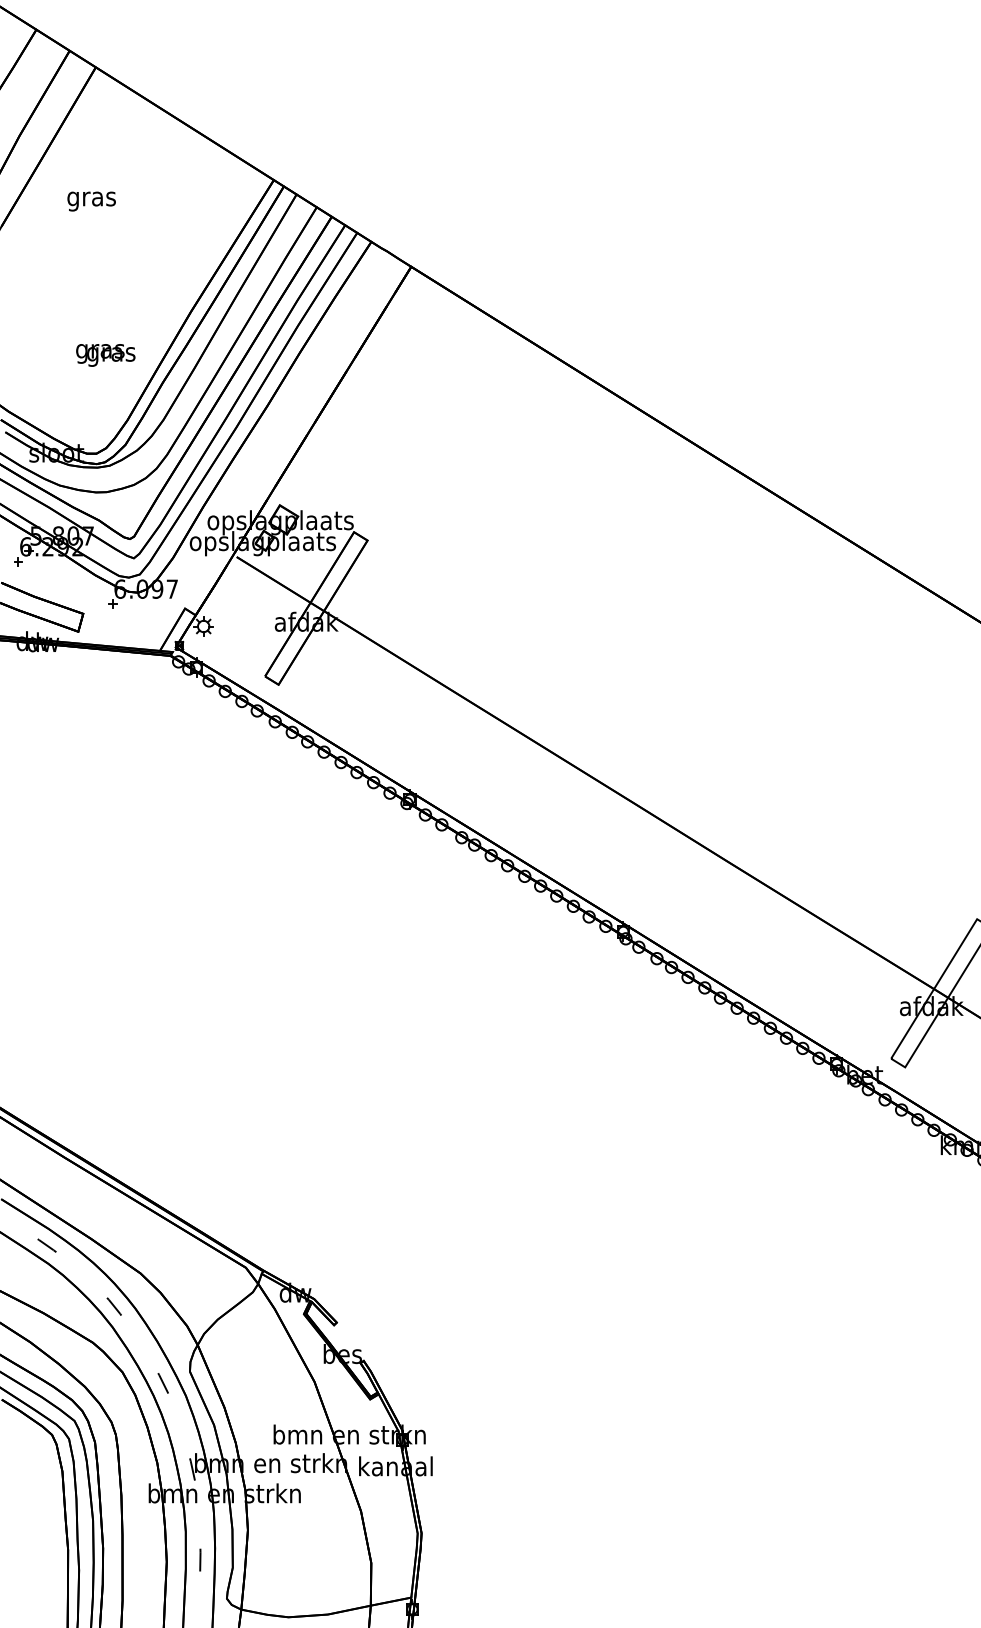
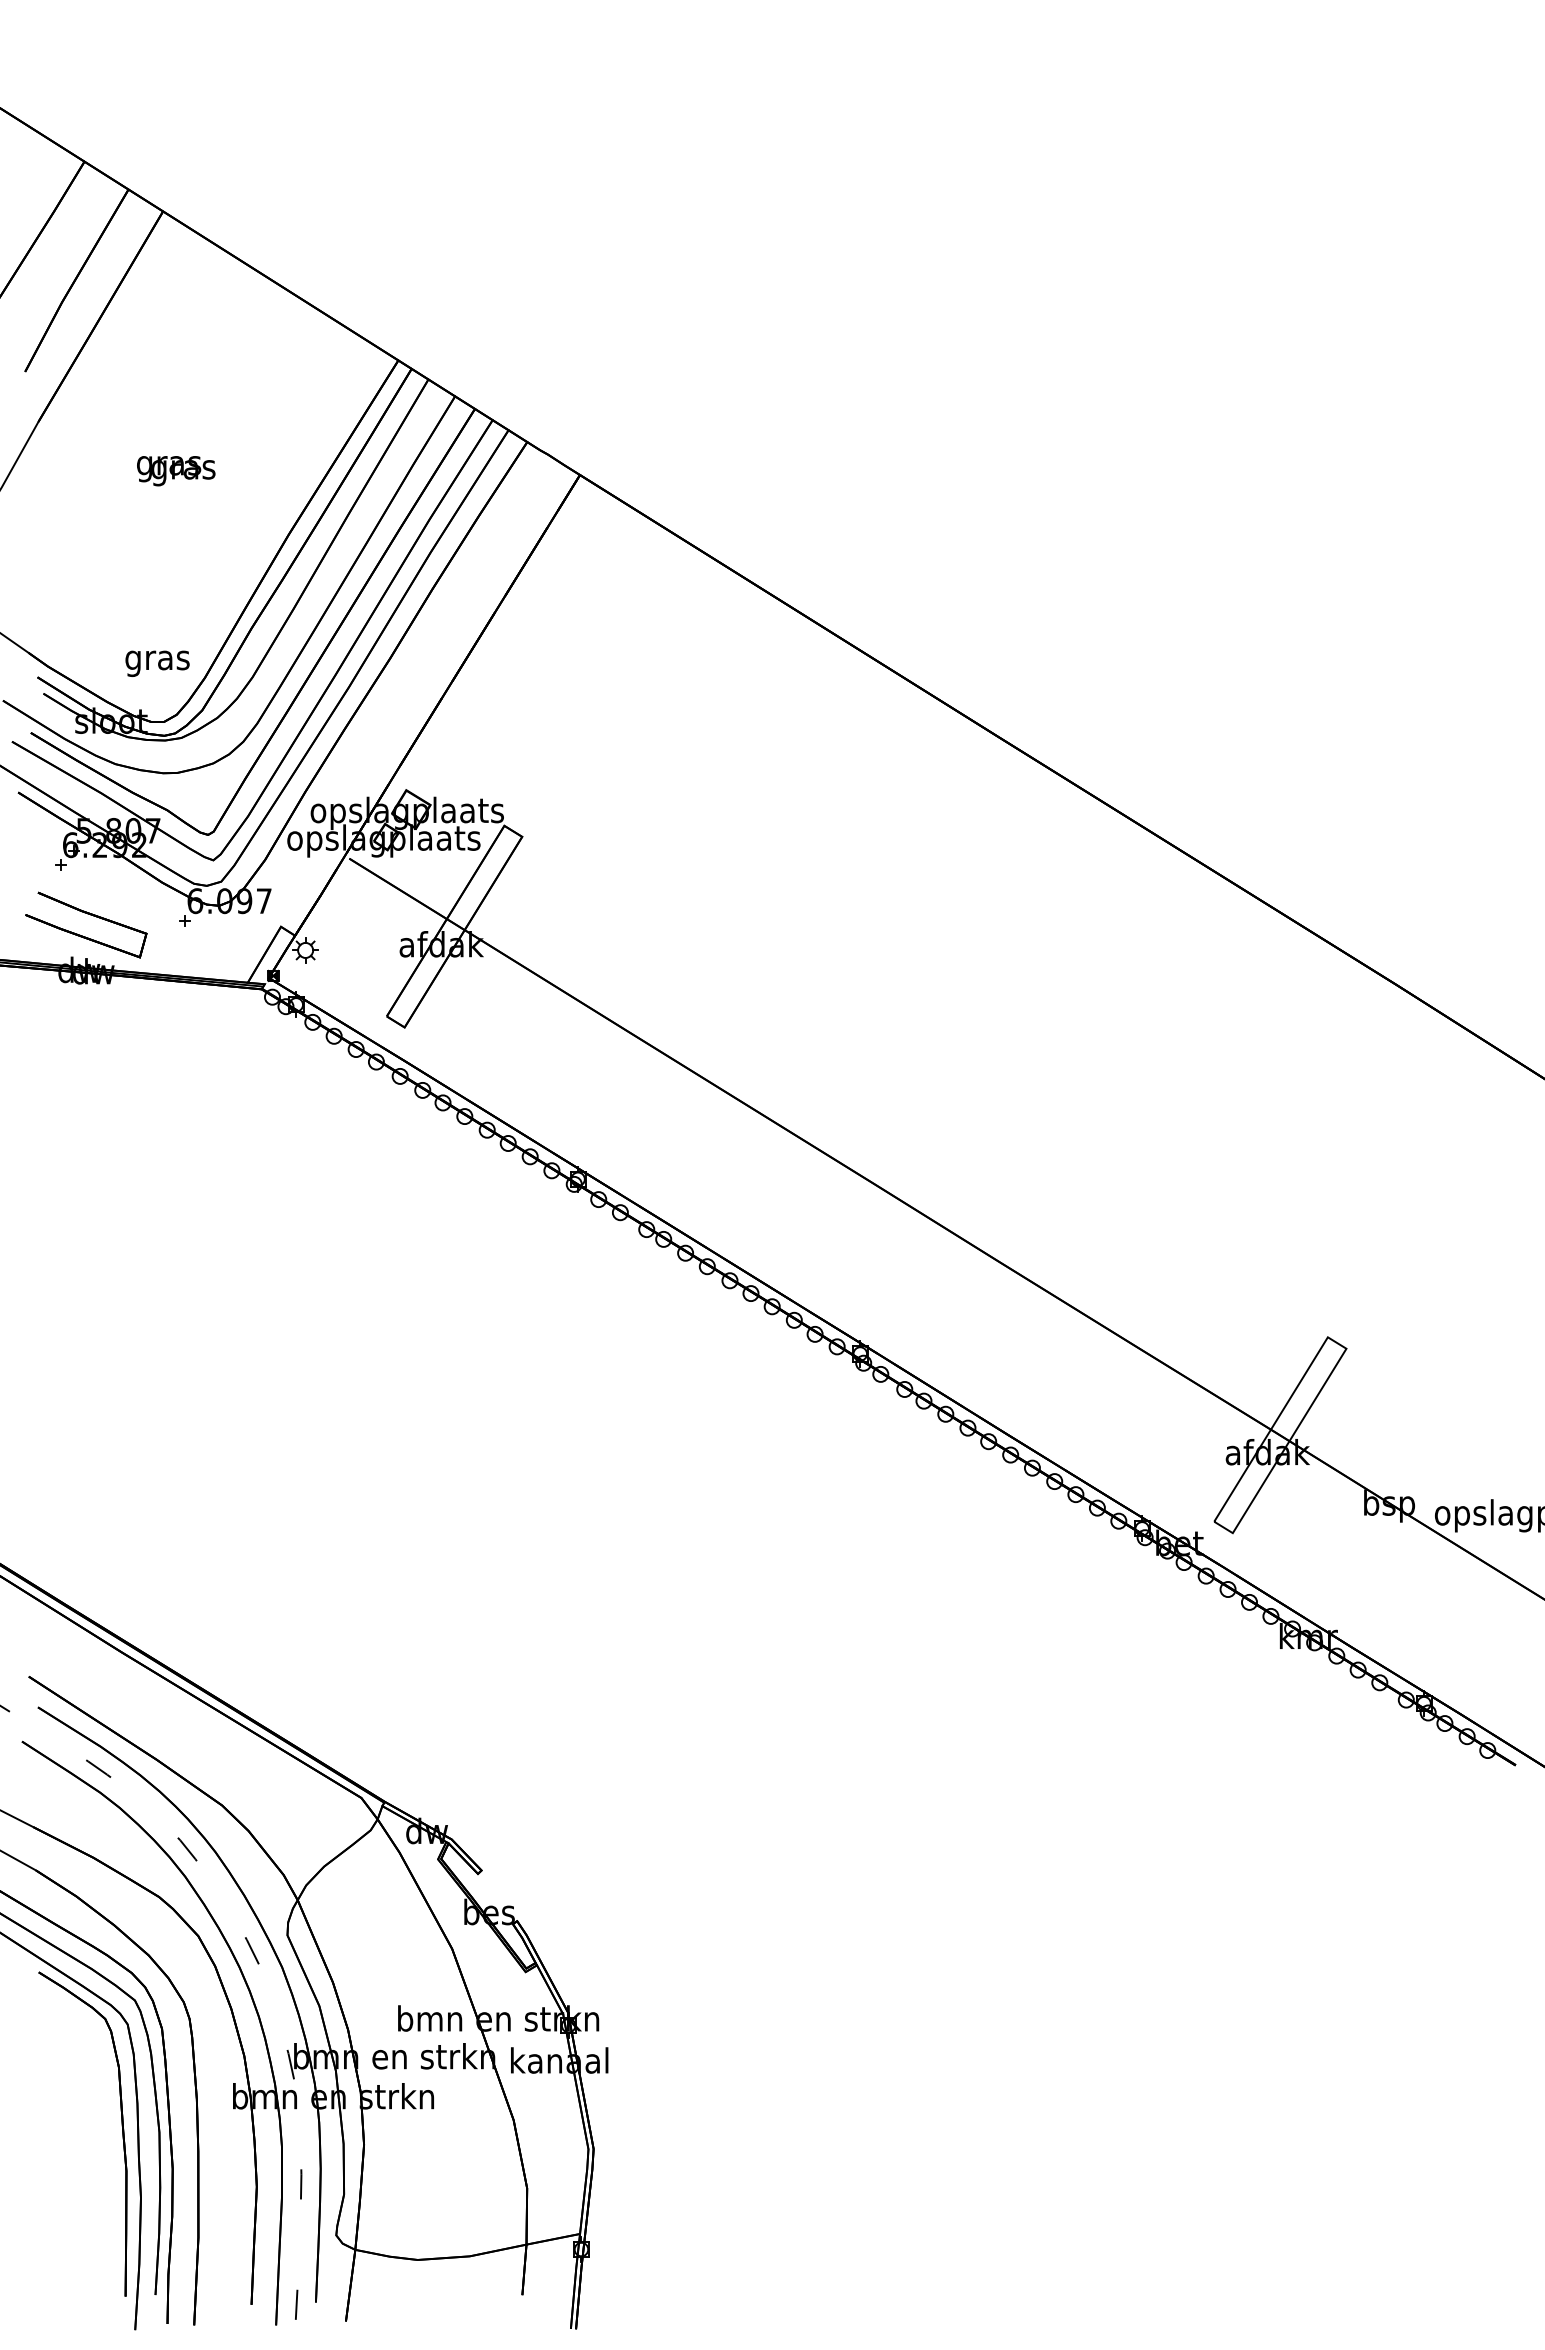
text: (91, 201) -> (157, 663), moved
text: (106, 355) -> (176, 471), moved

